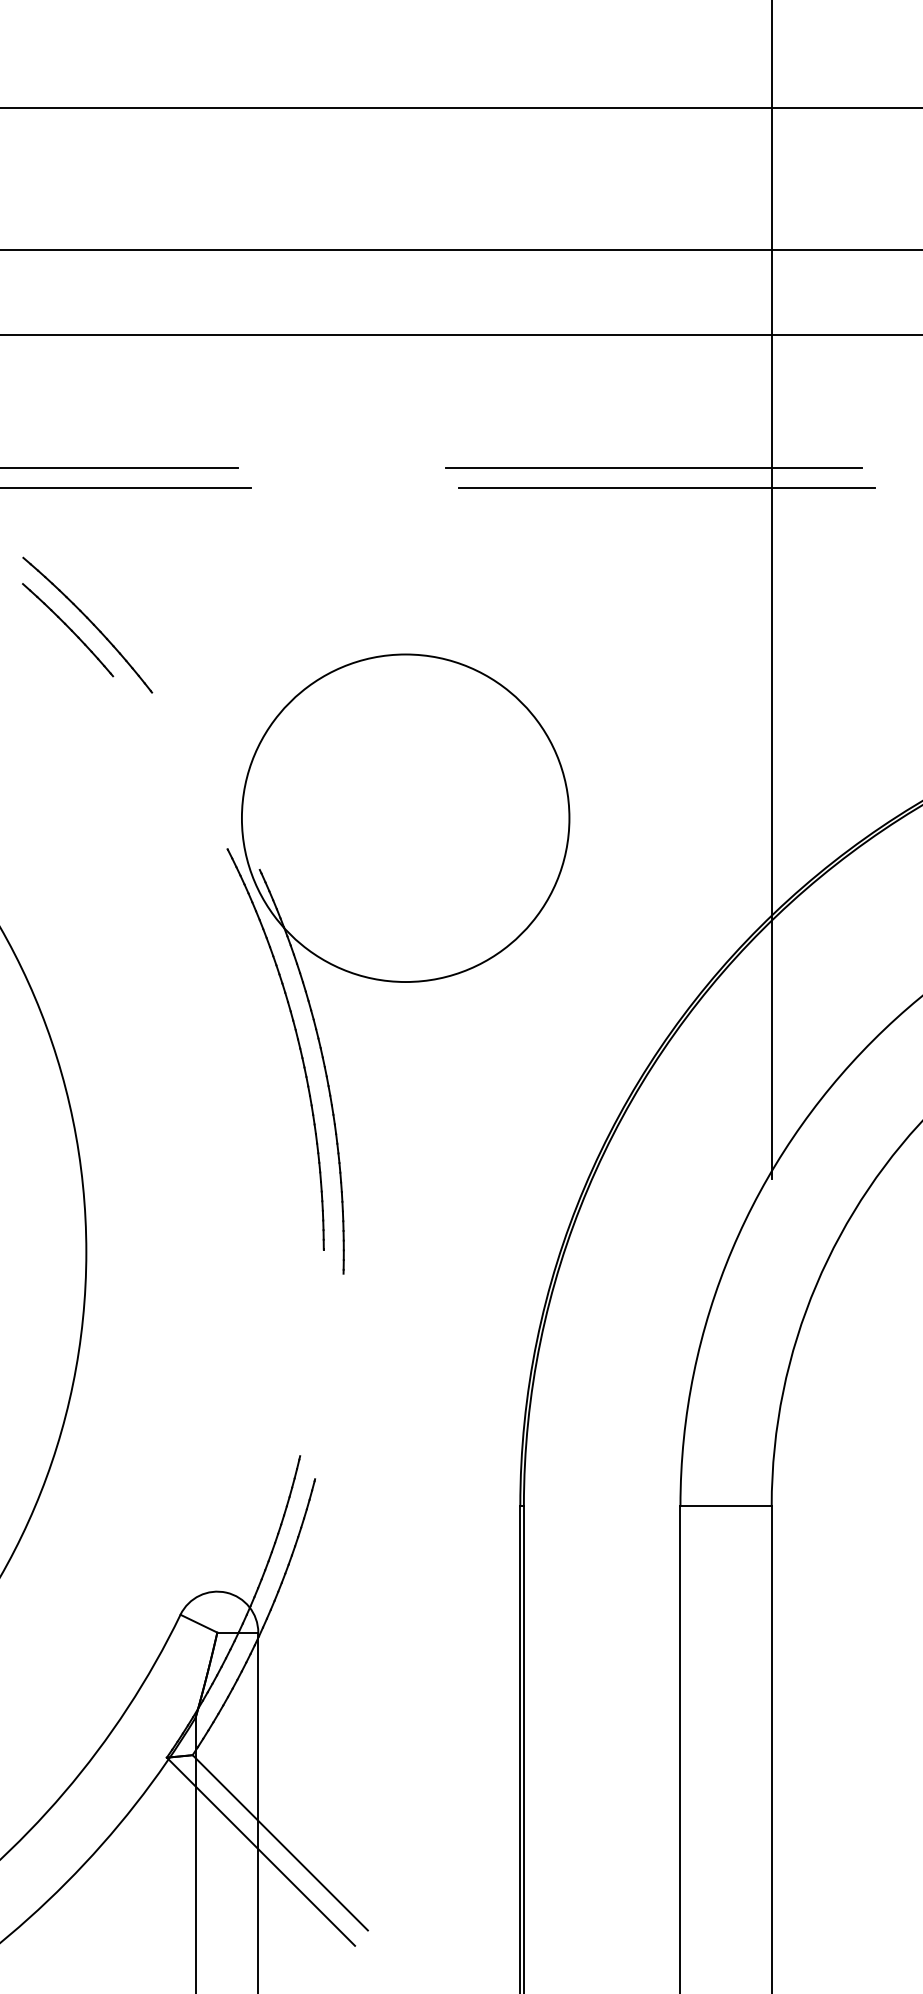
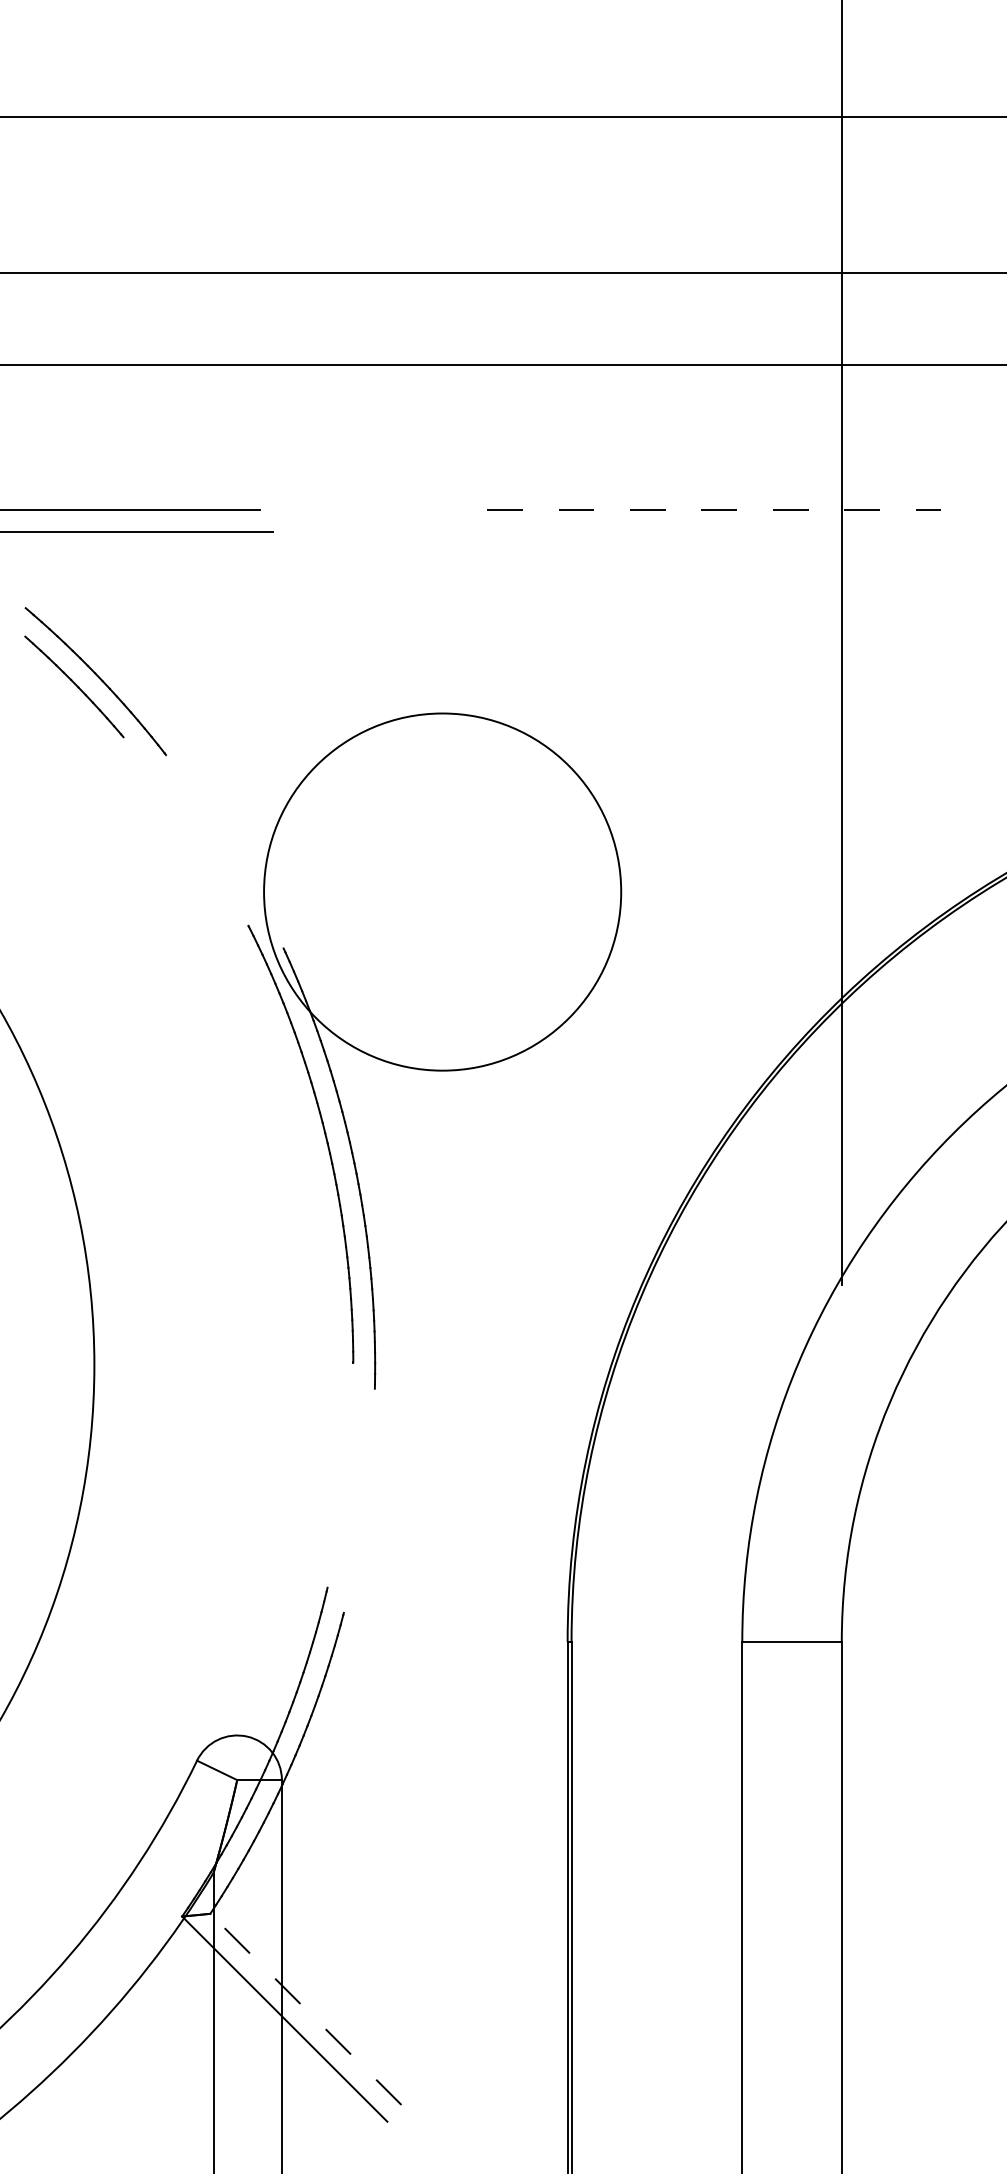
line: (654, 468) -> (713, 510), solid -> dashed
line: (665, 488) -> (726, 532), removed
line: (279, 1842) -> (305, 2009), solid -> dashed

